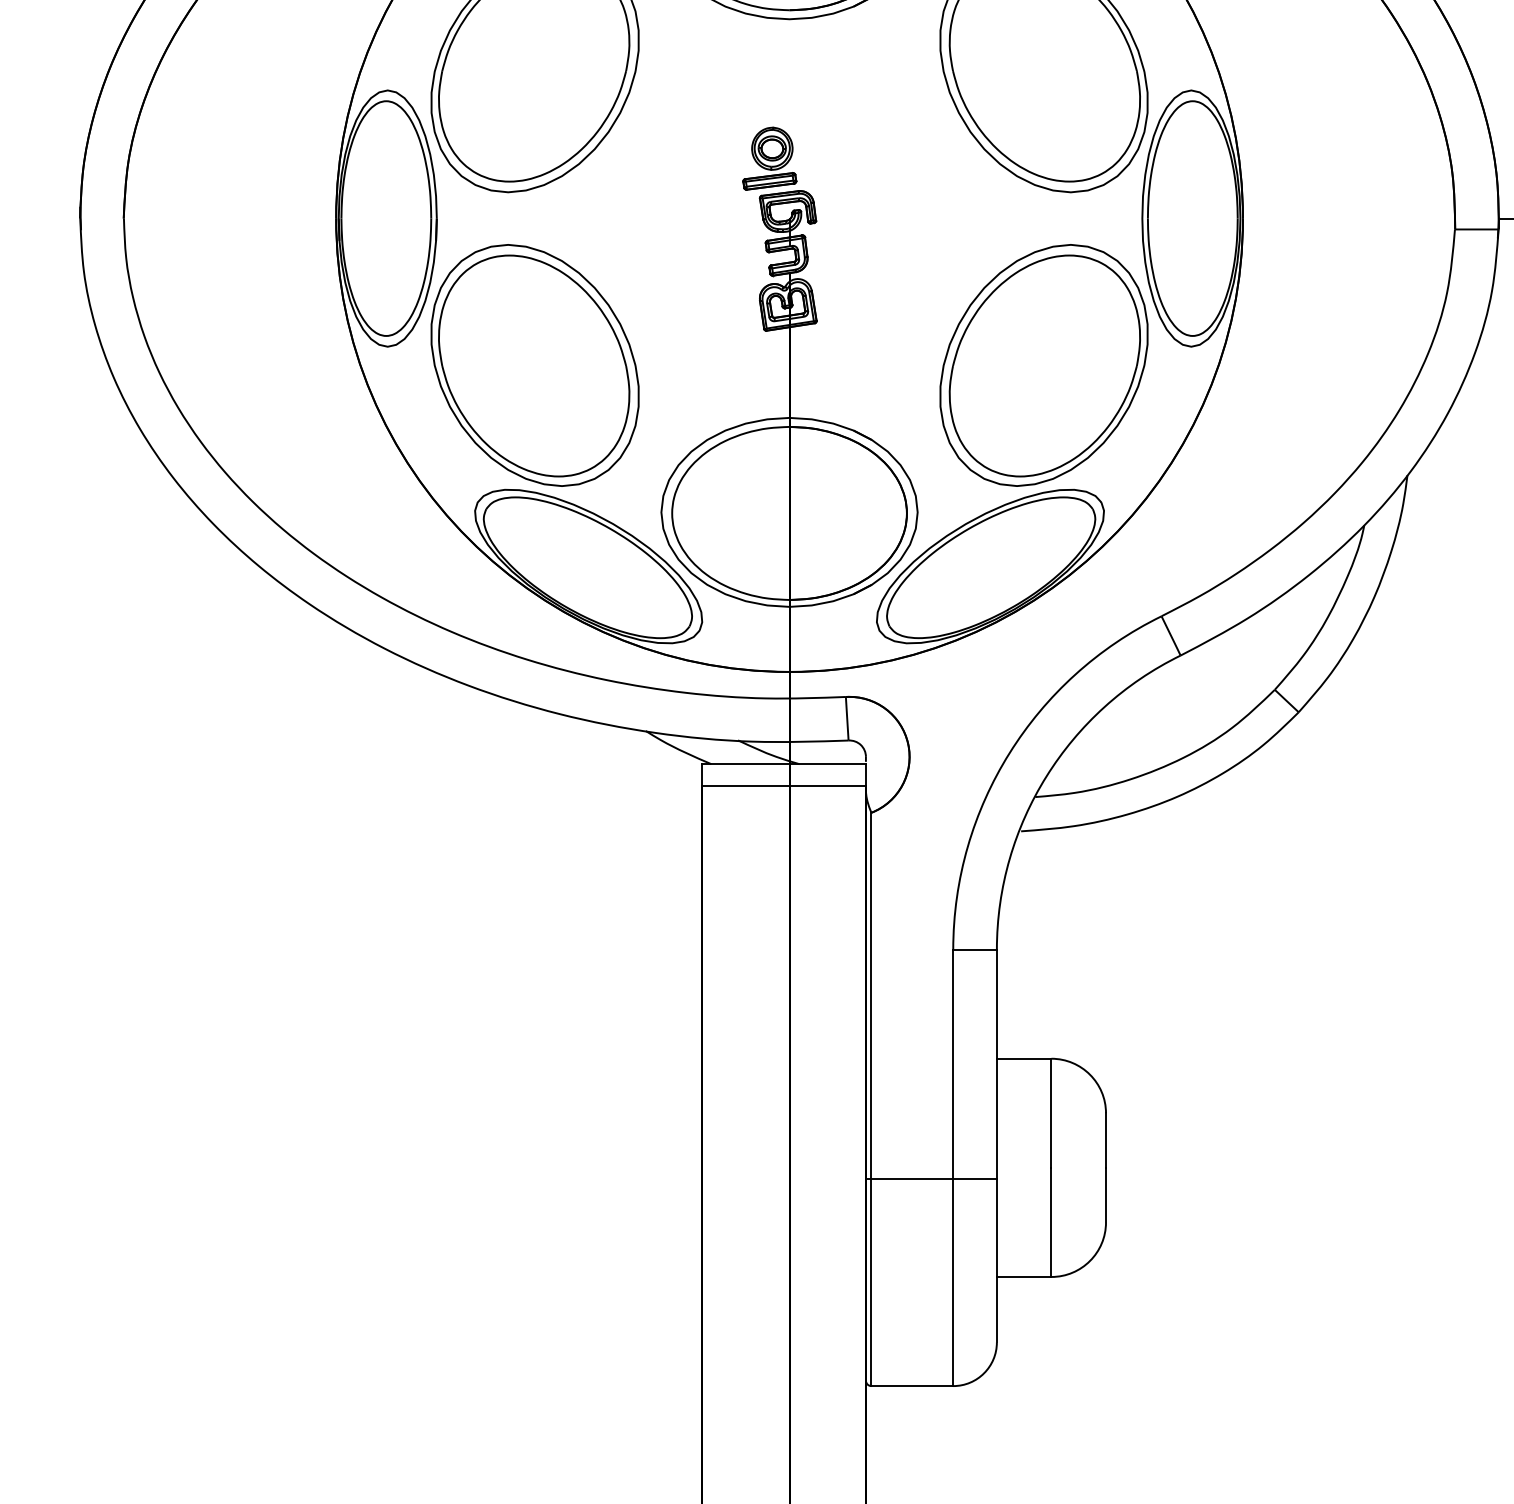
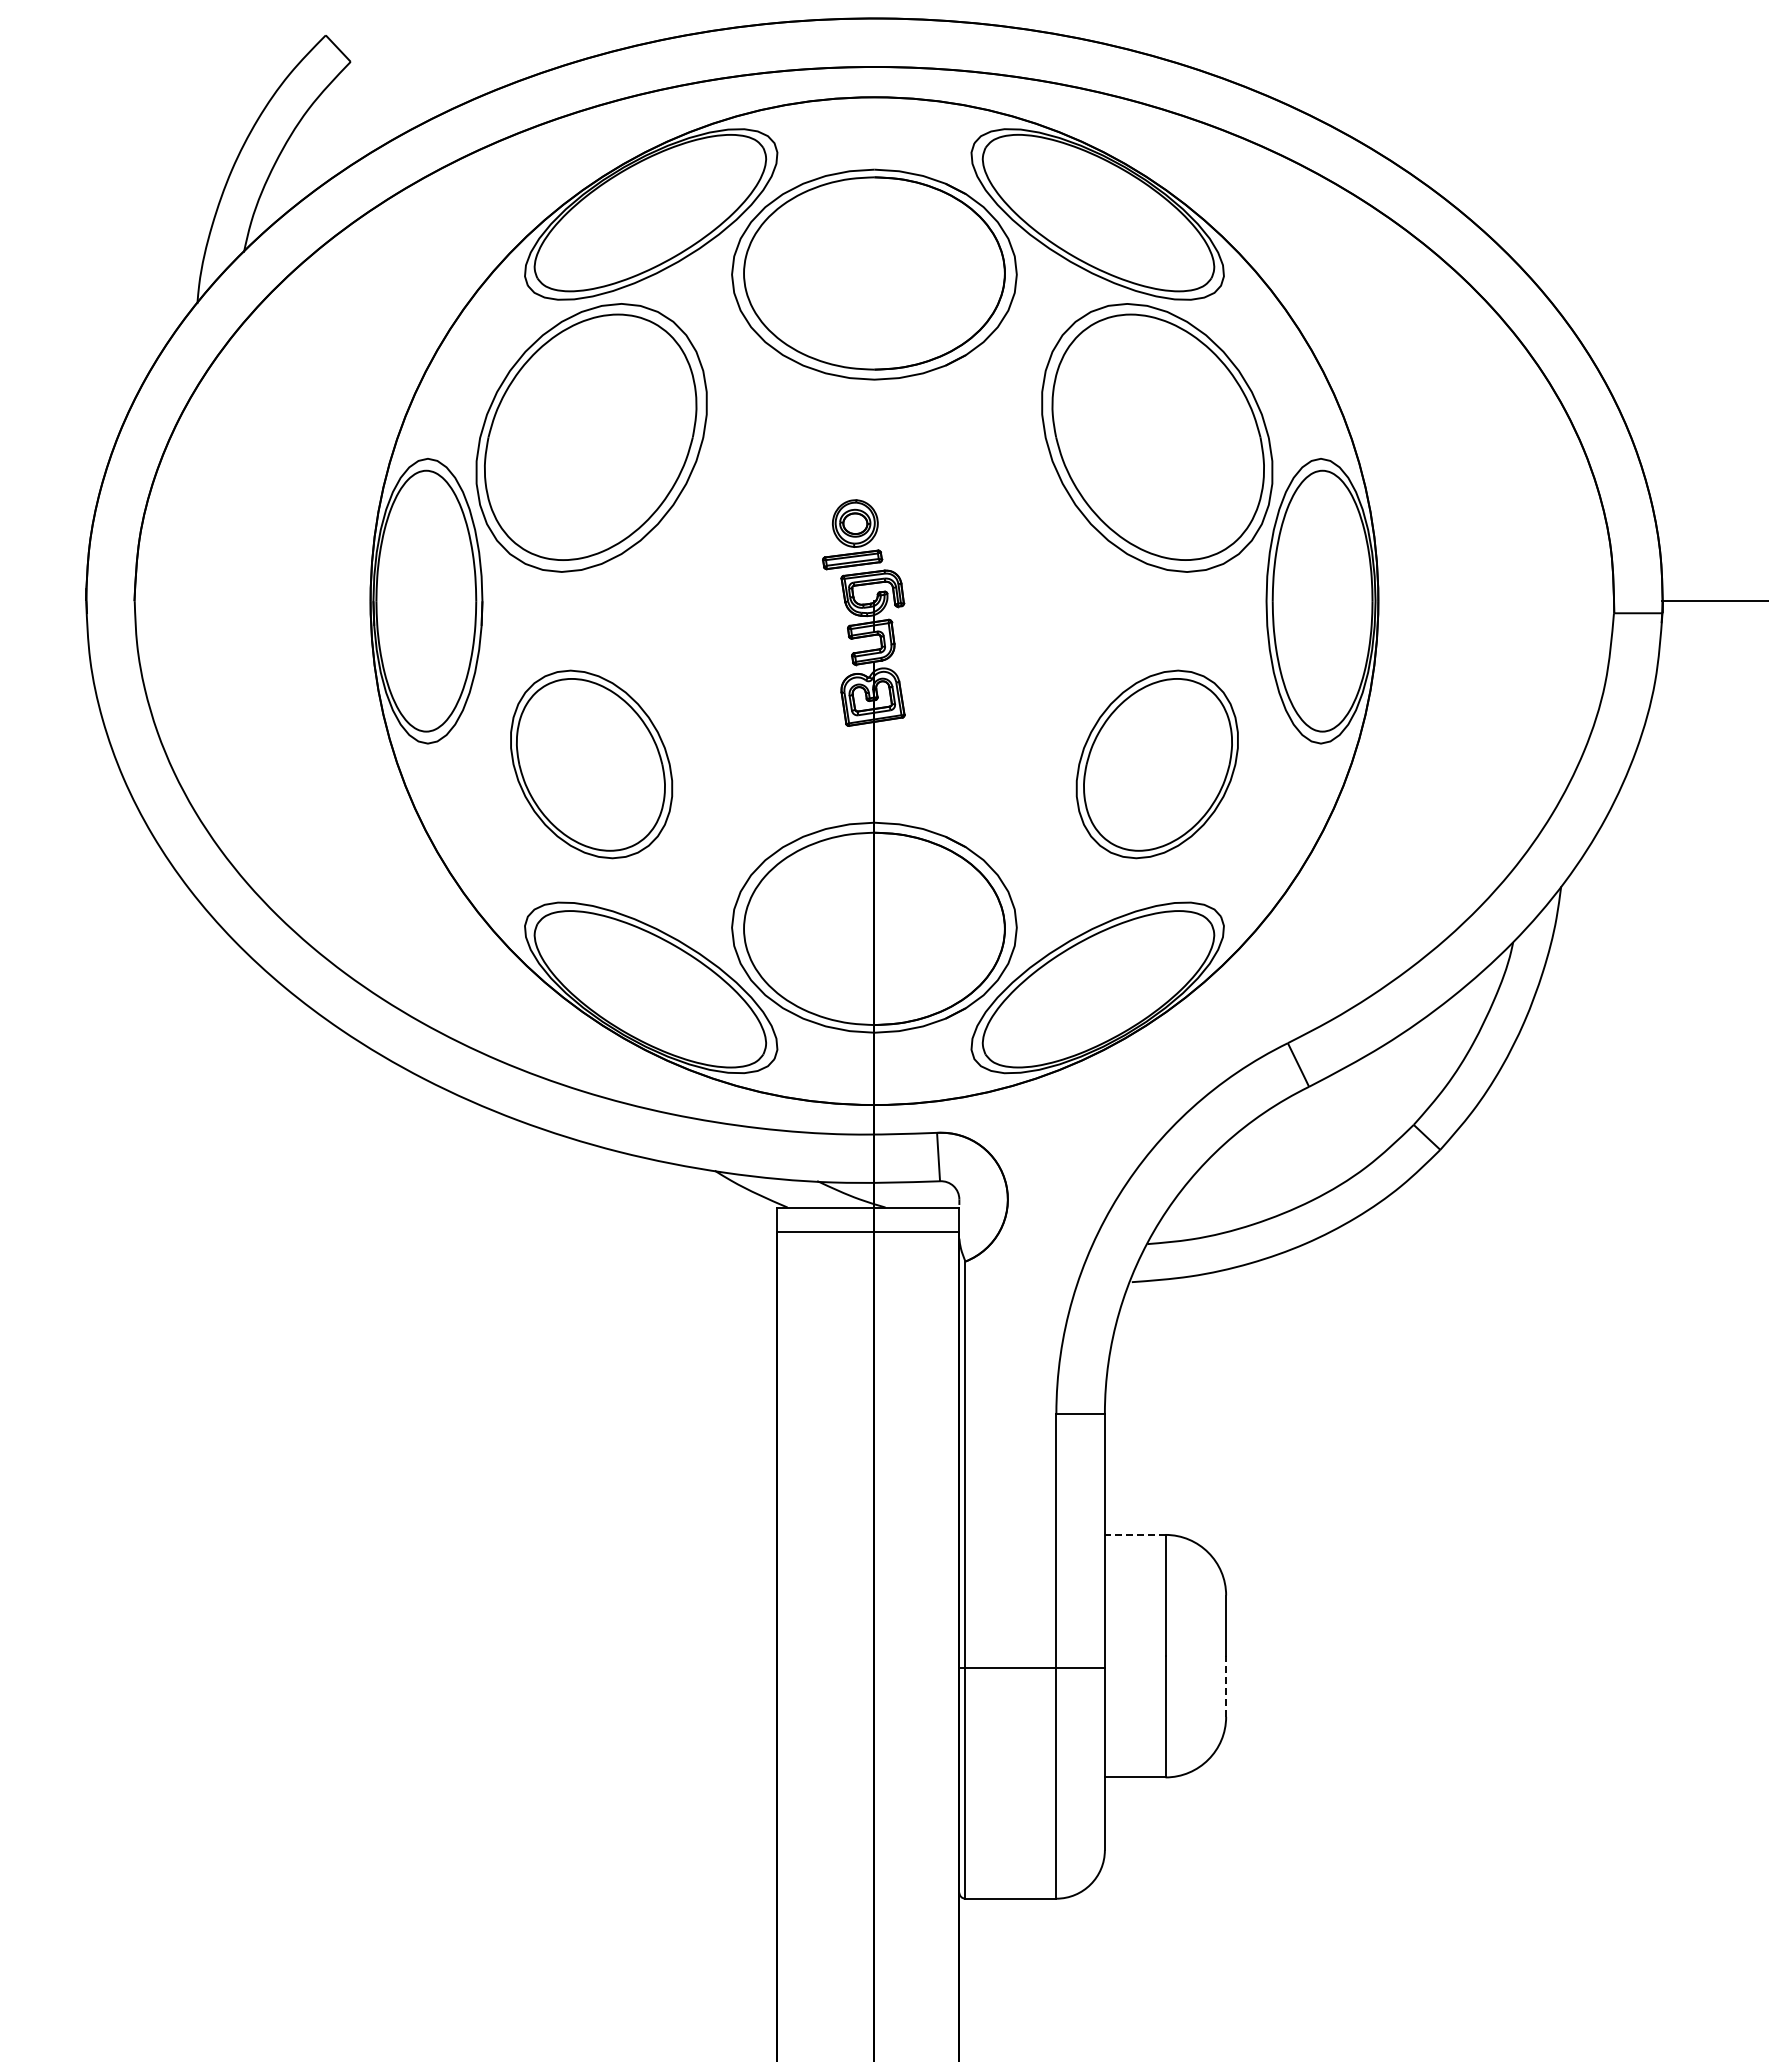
part: (534, 365) -> (591, 764), size x0.7
part: (1044, 365) -> (1157, 764), size x0.7
line: (1023, 1058) -> (1134, 1534), solid -> dashed
line: (1106, 1194) -> (1226, 1685), solid -> dashed

